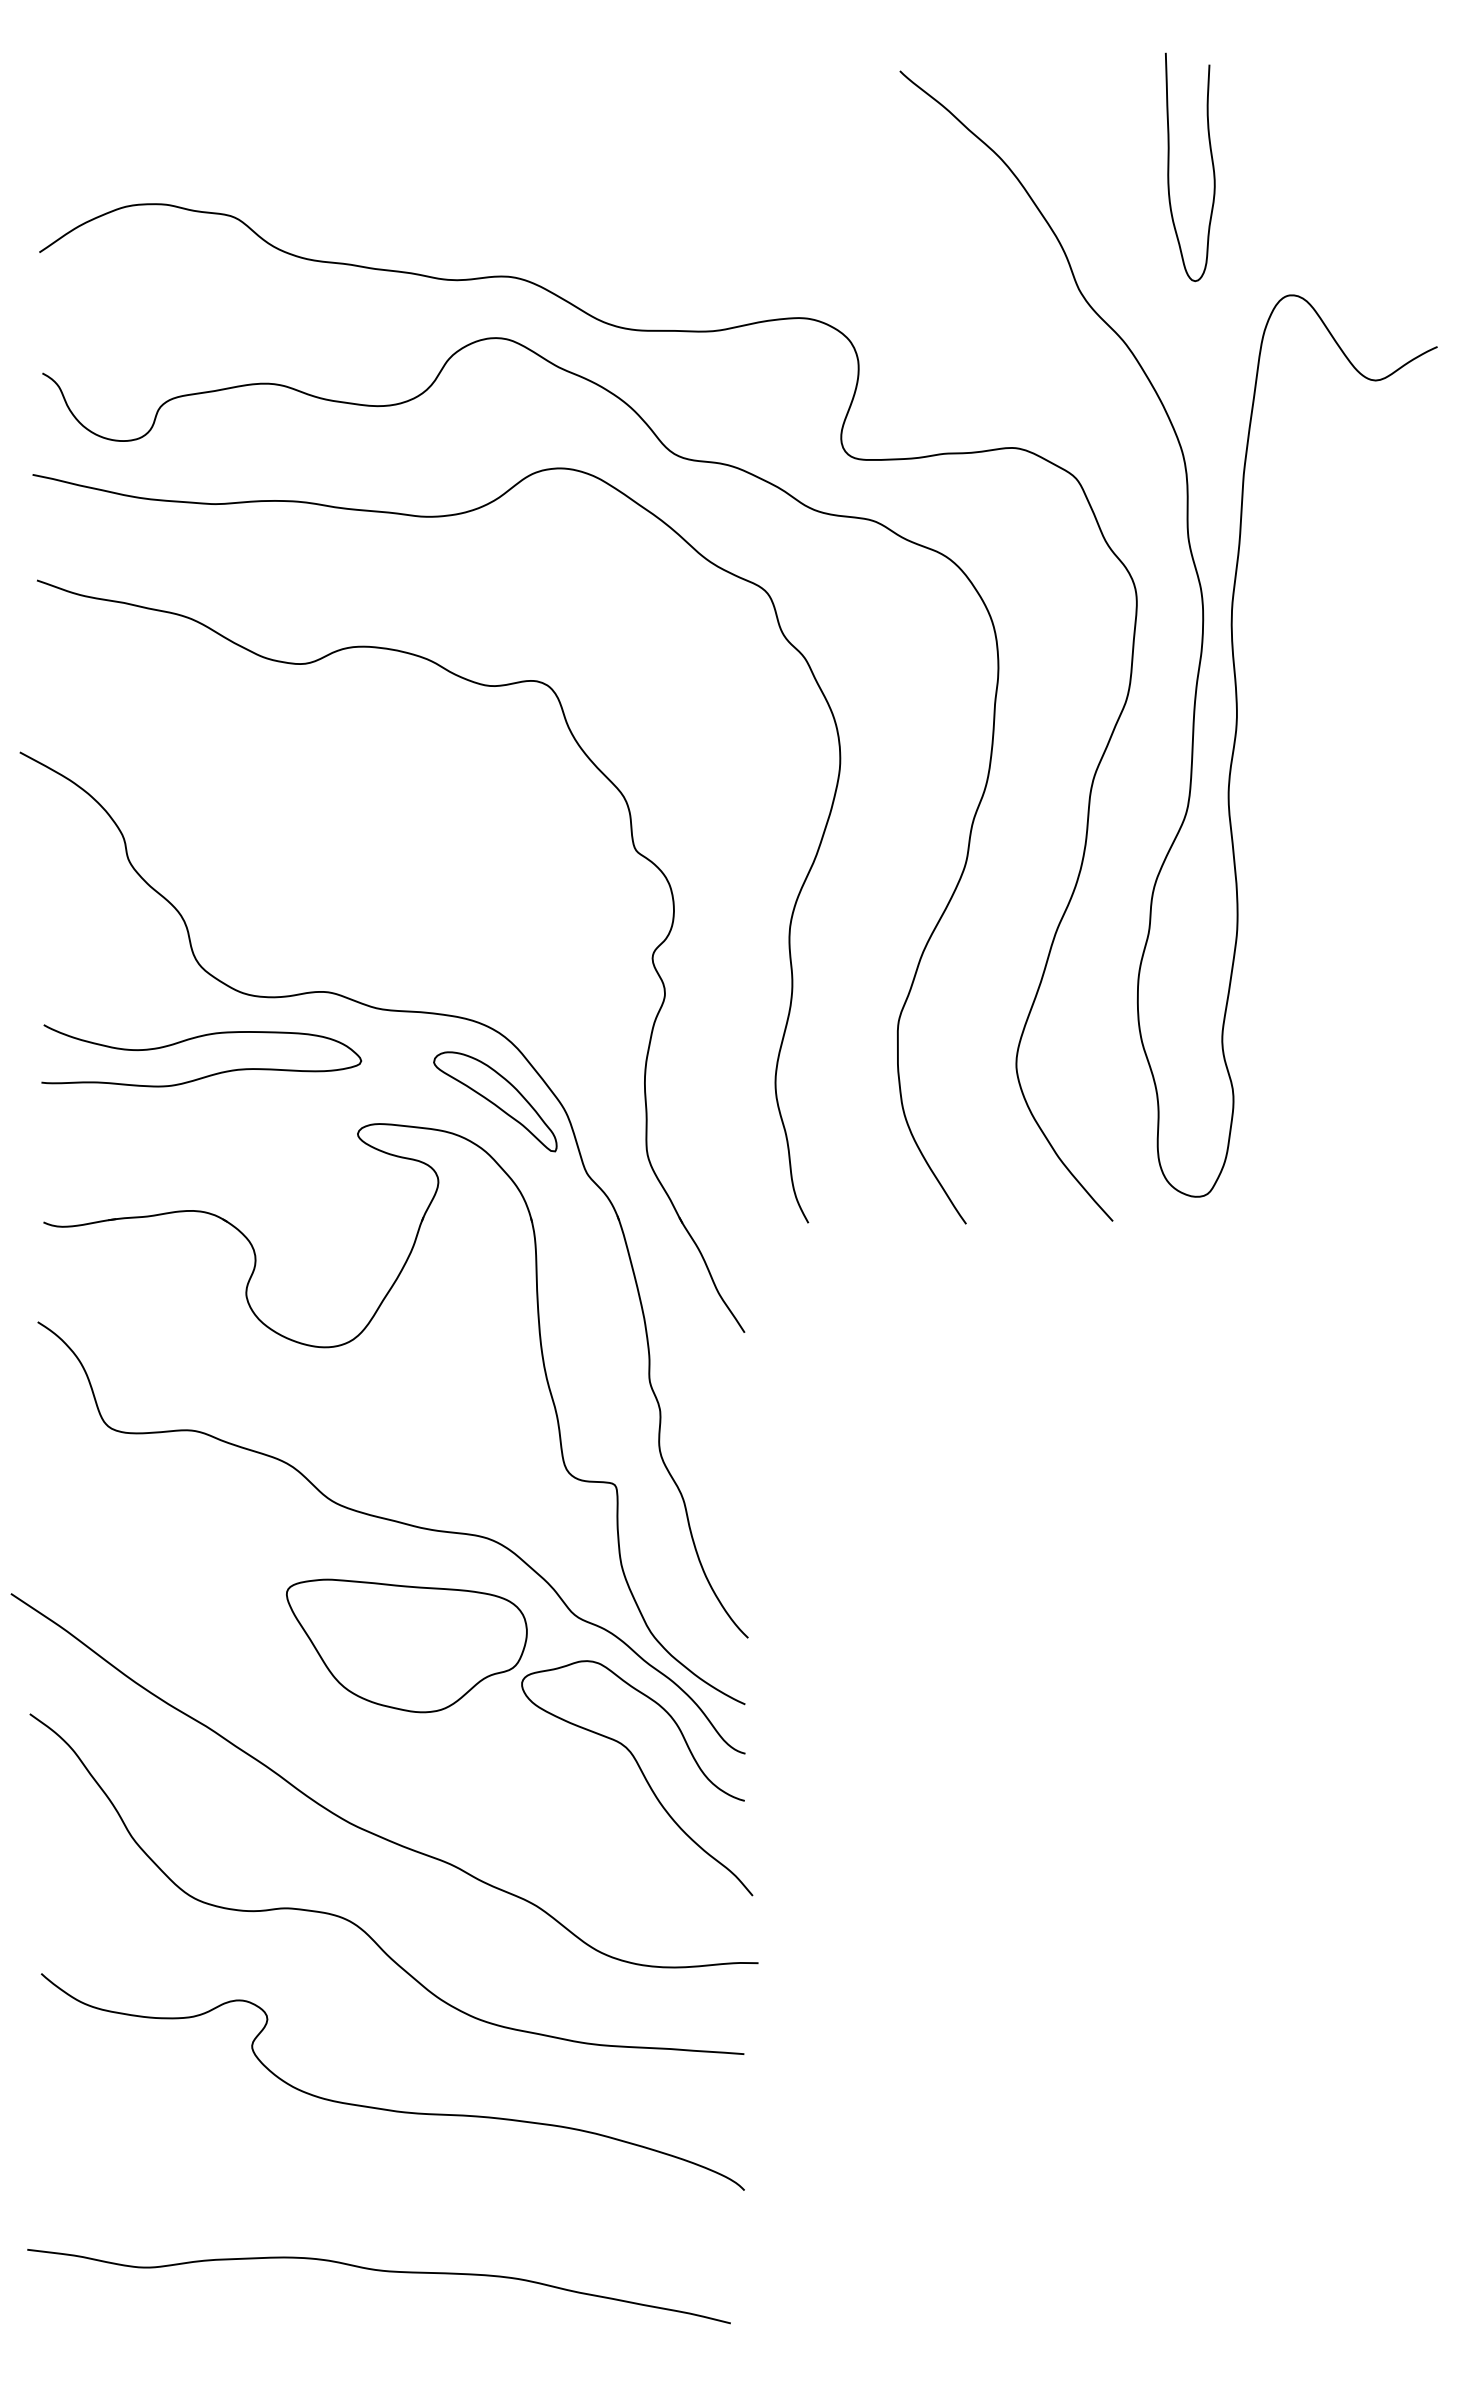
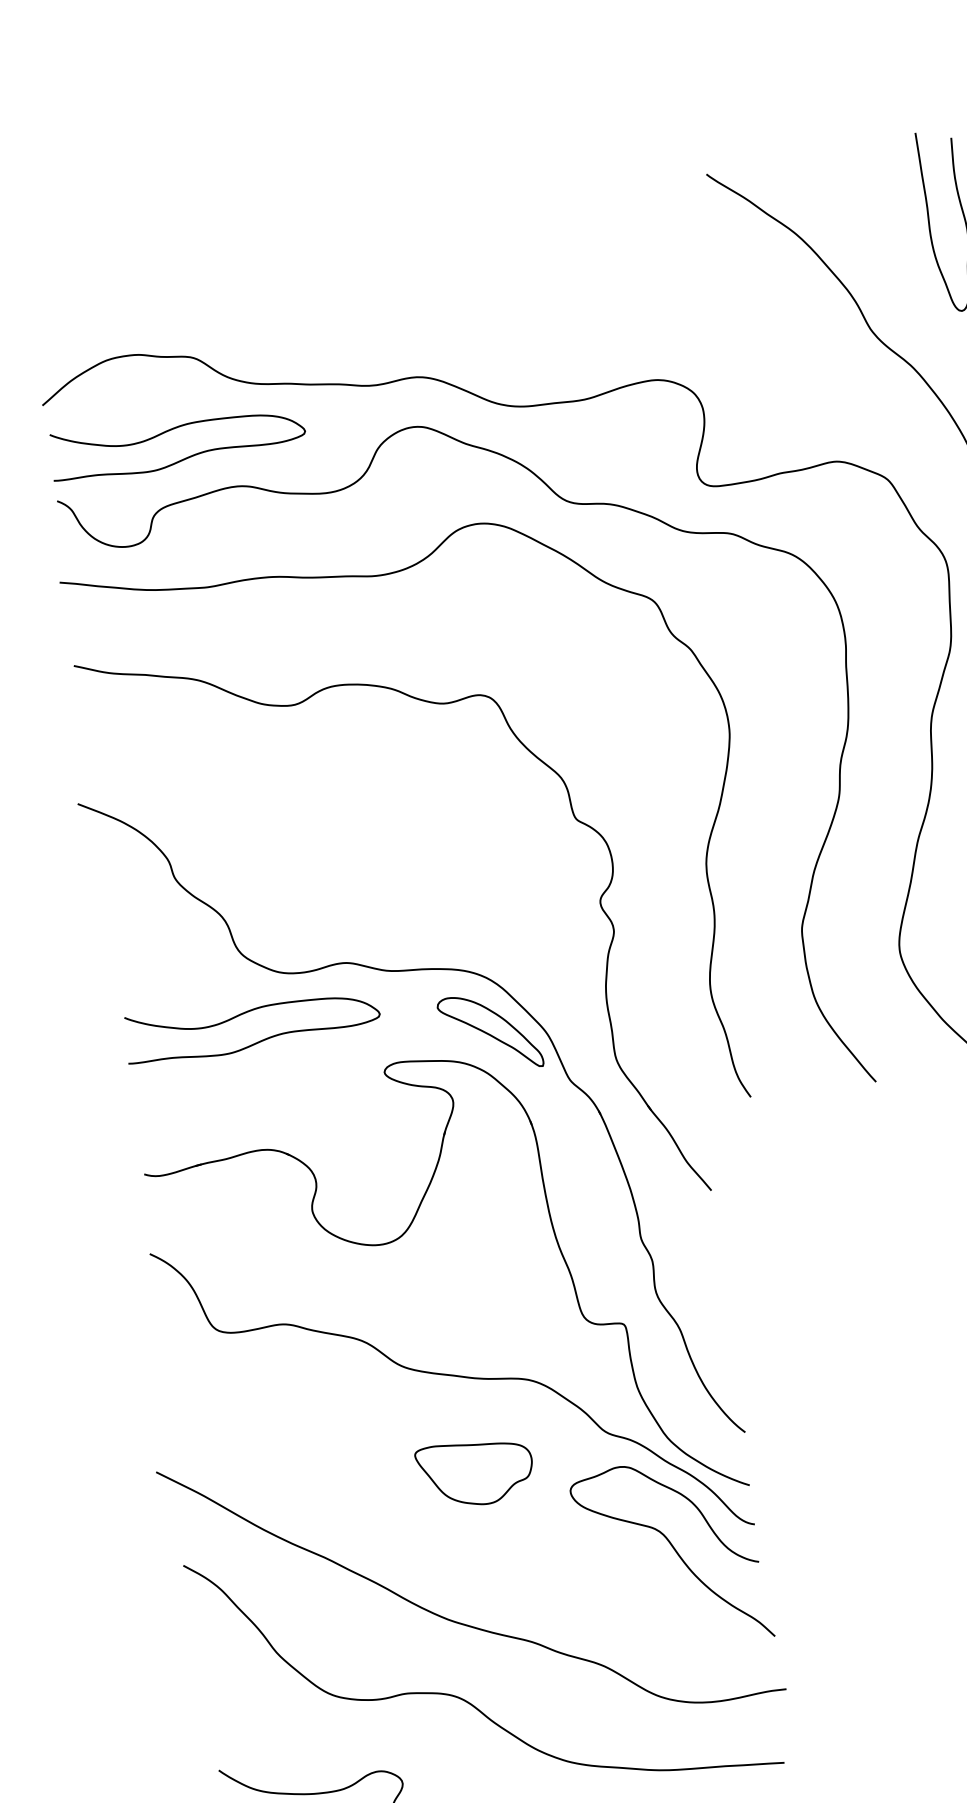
curve: (196, 303) -> (172, 430), added
part: (406, 1645) -> (475, 1473), size x0.6

